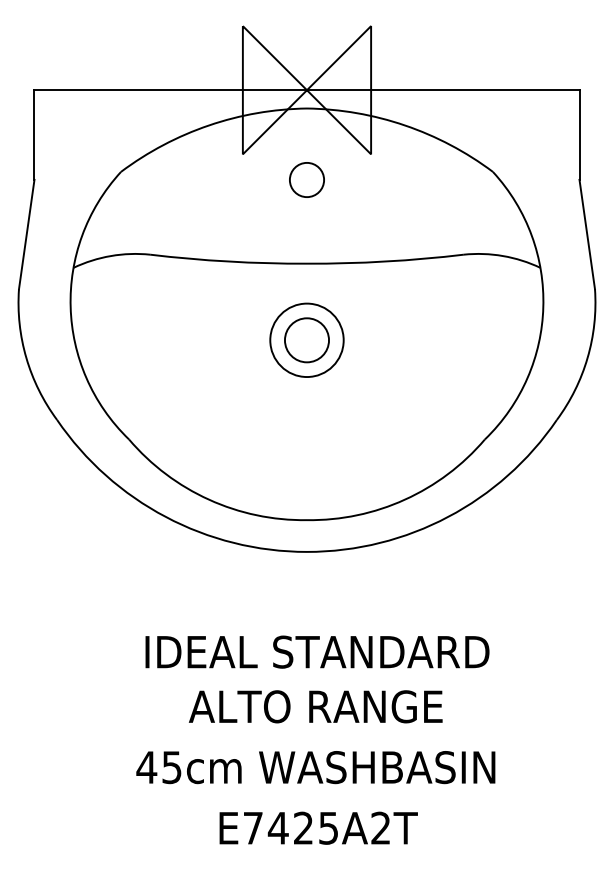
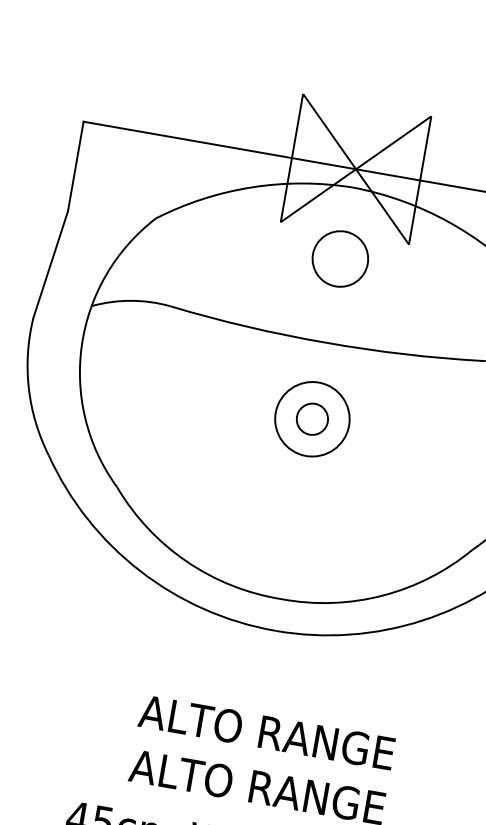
circle: (306, 179) -> (339, 258), size x1.6
circle: (306, 340) -> (311, 419), size x0.7
text: (317, 651) -> (268, 732), IDEAL STANDARD -> ALTO RANGE

